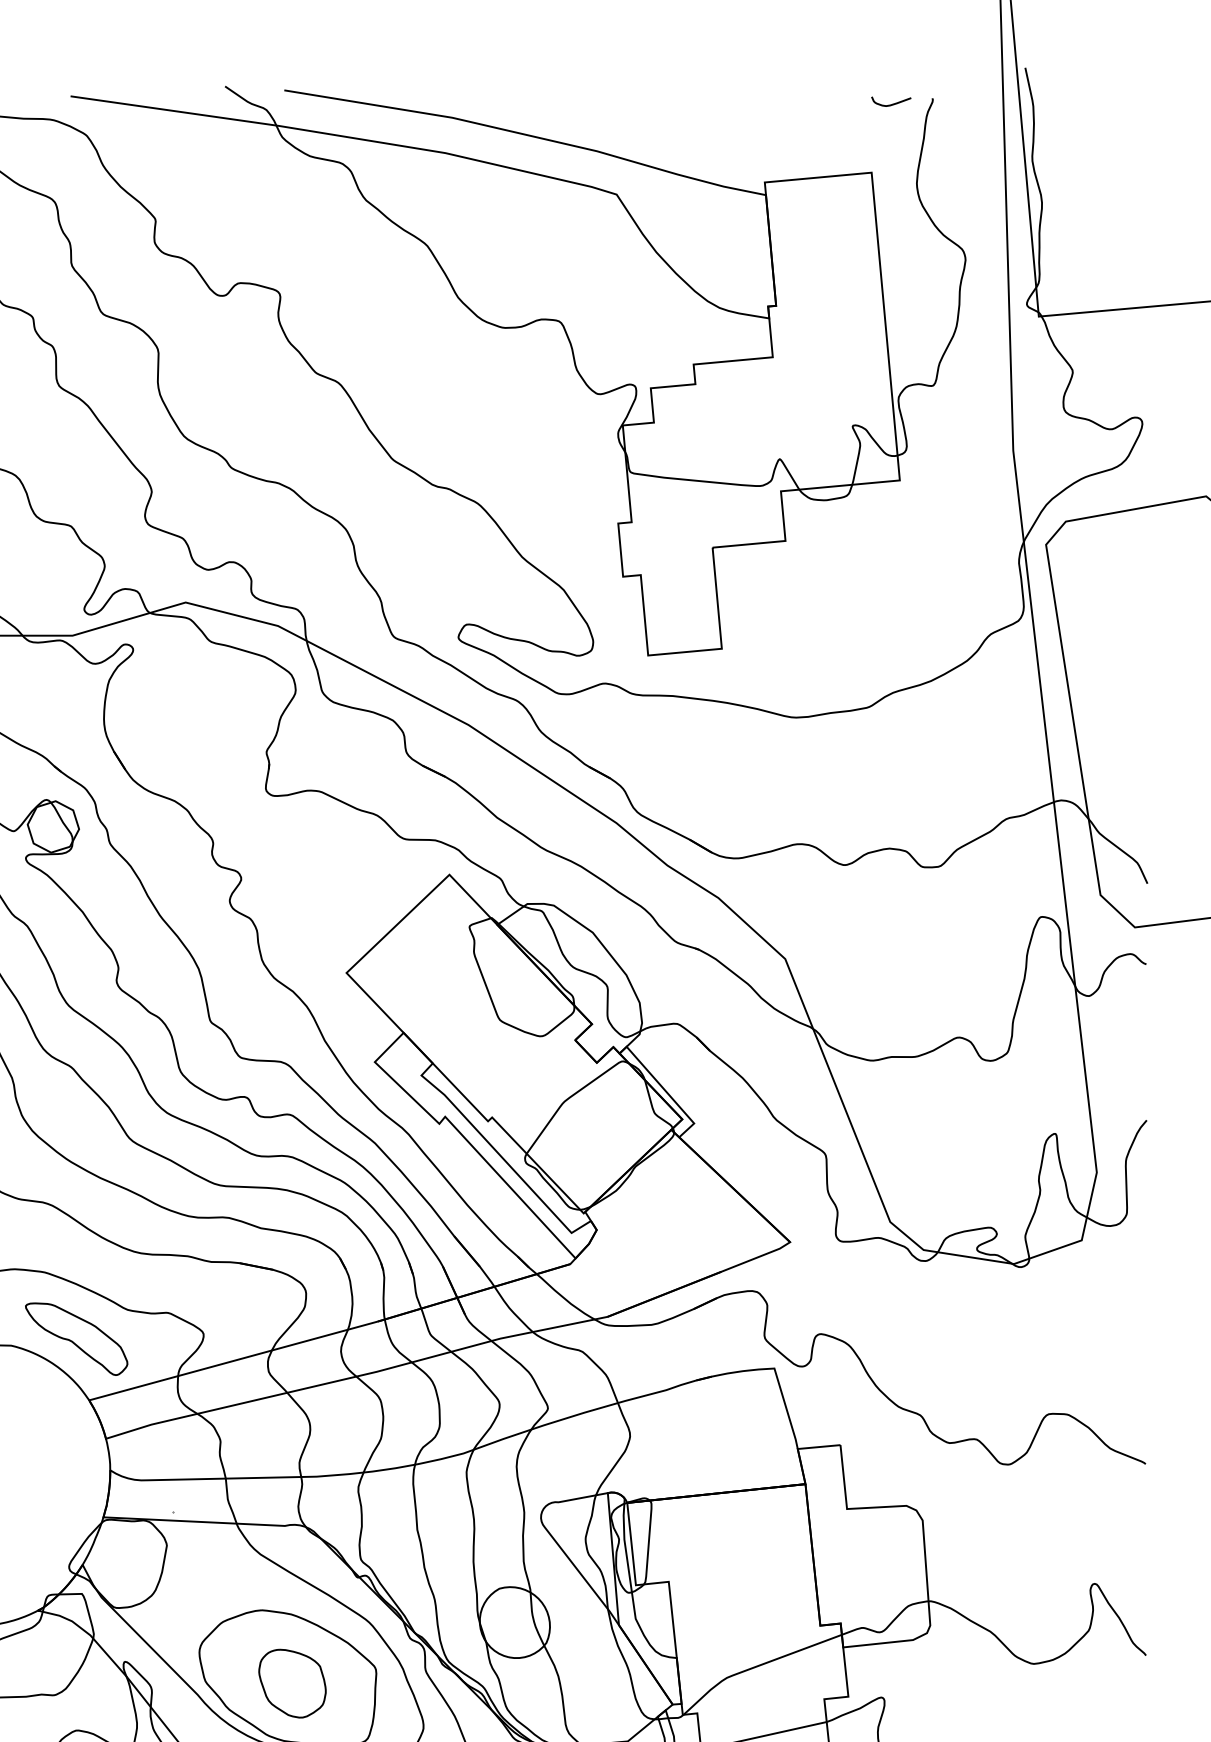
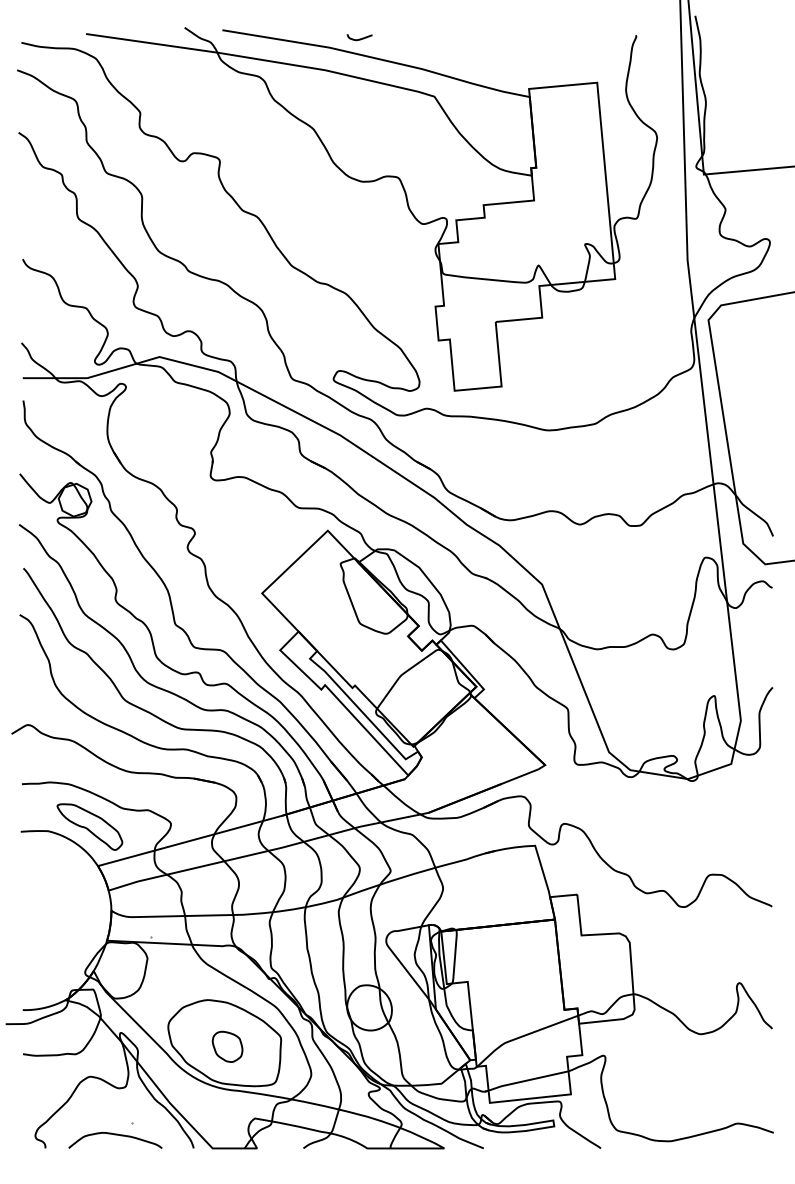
curve: (890, 103) -> (359, 38), moved
part: (292, 1683) -> (227, 1046), size x0.7

